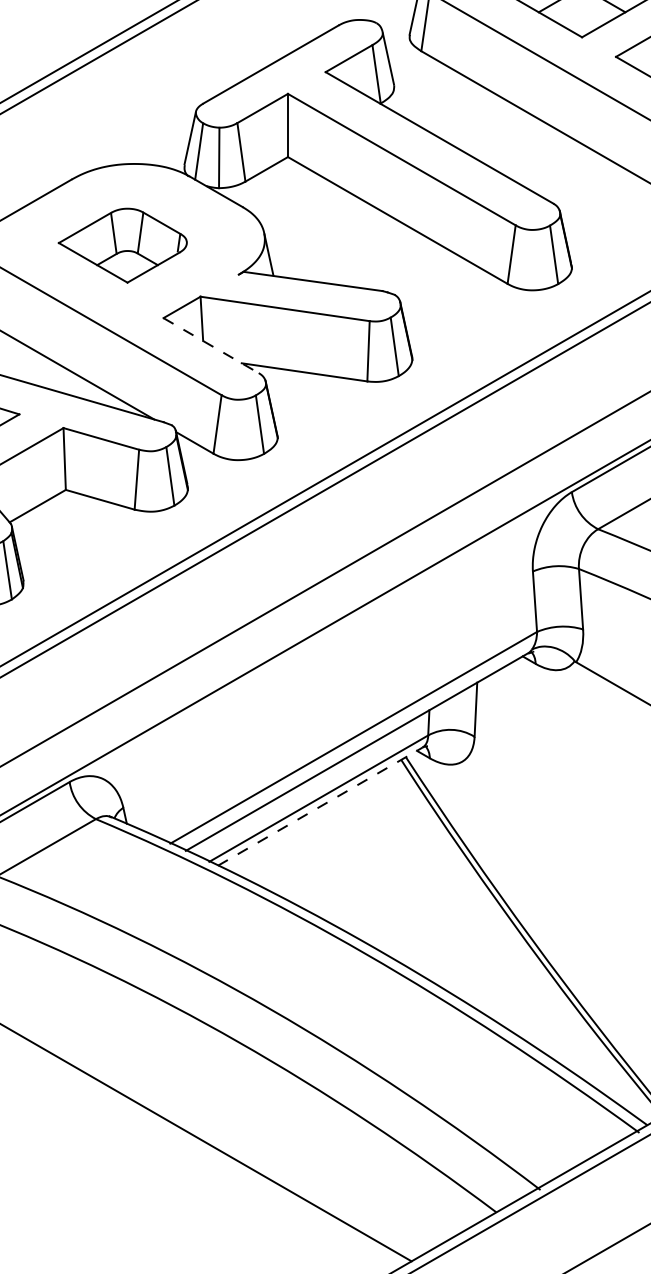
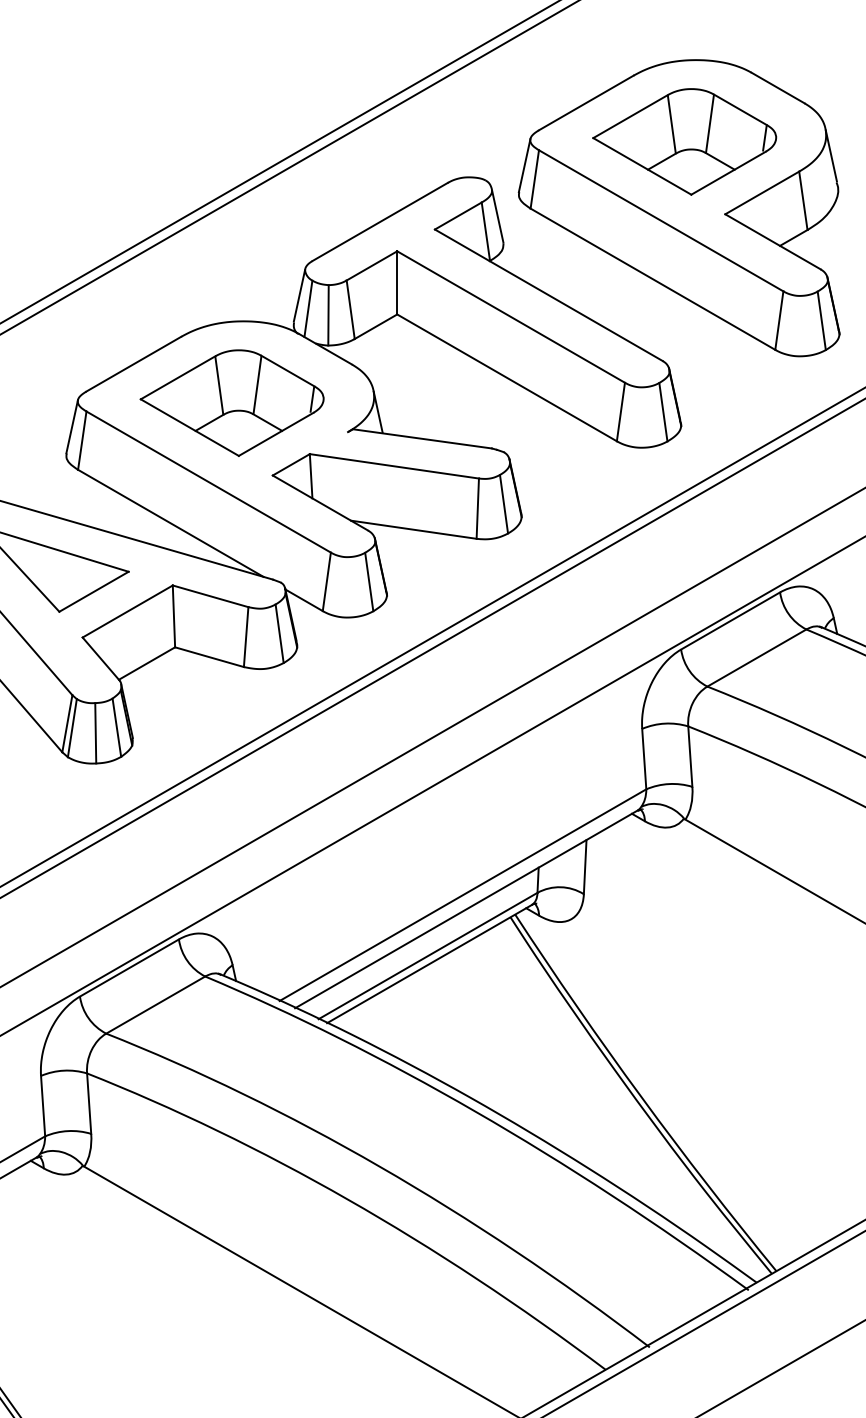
part: (122, 245) -> (231, 402), size x1.43
line: (211, 346) -> (320, 503), dashed -> solid
line: (320, 806) -> (429, 963), dashed -> solid

